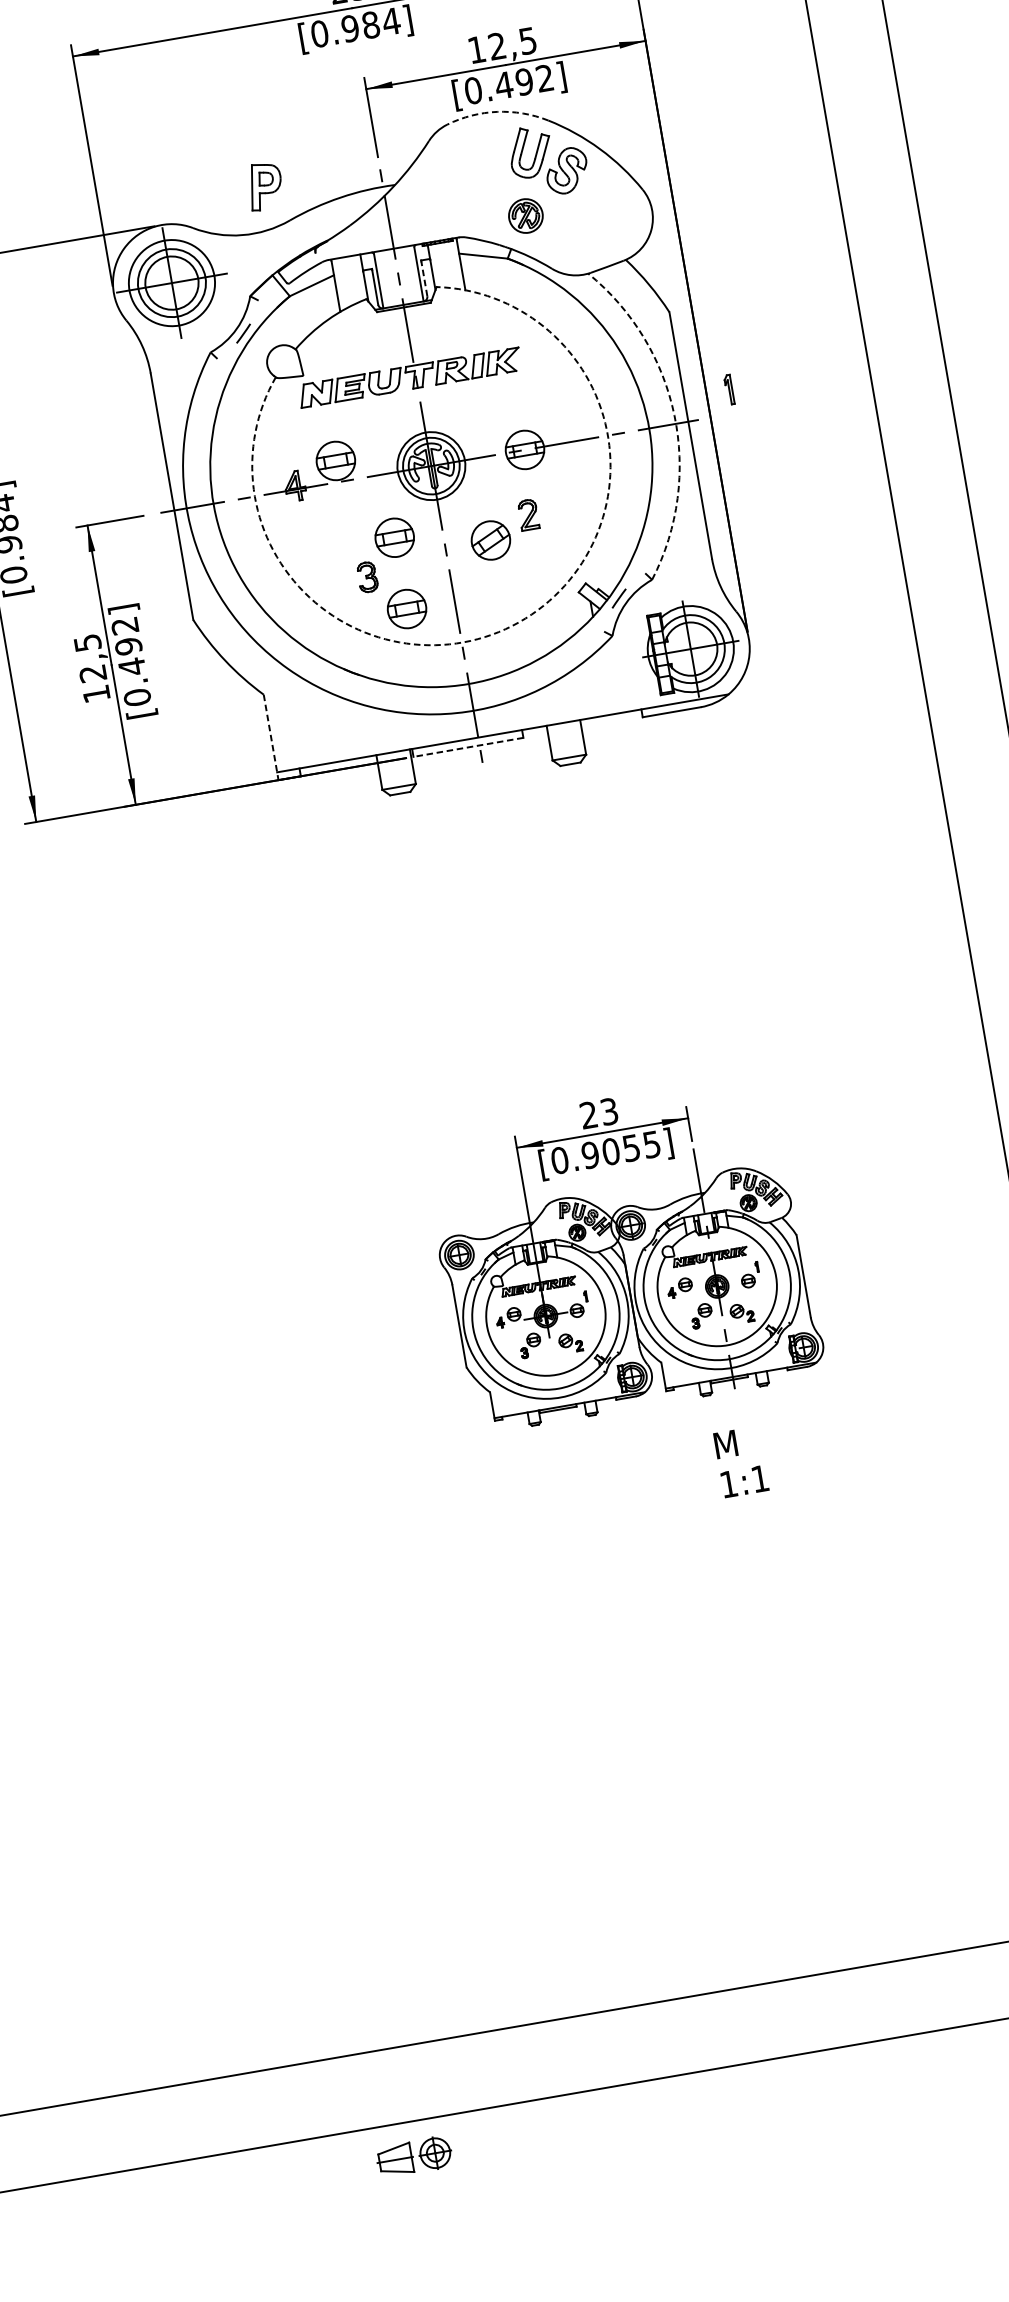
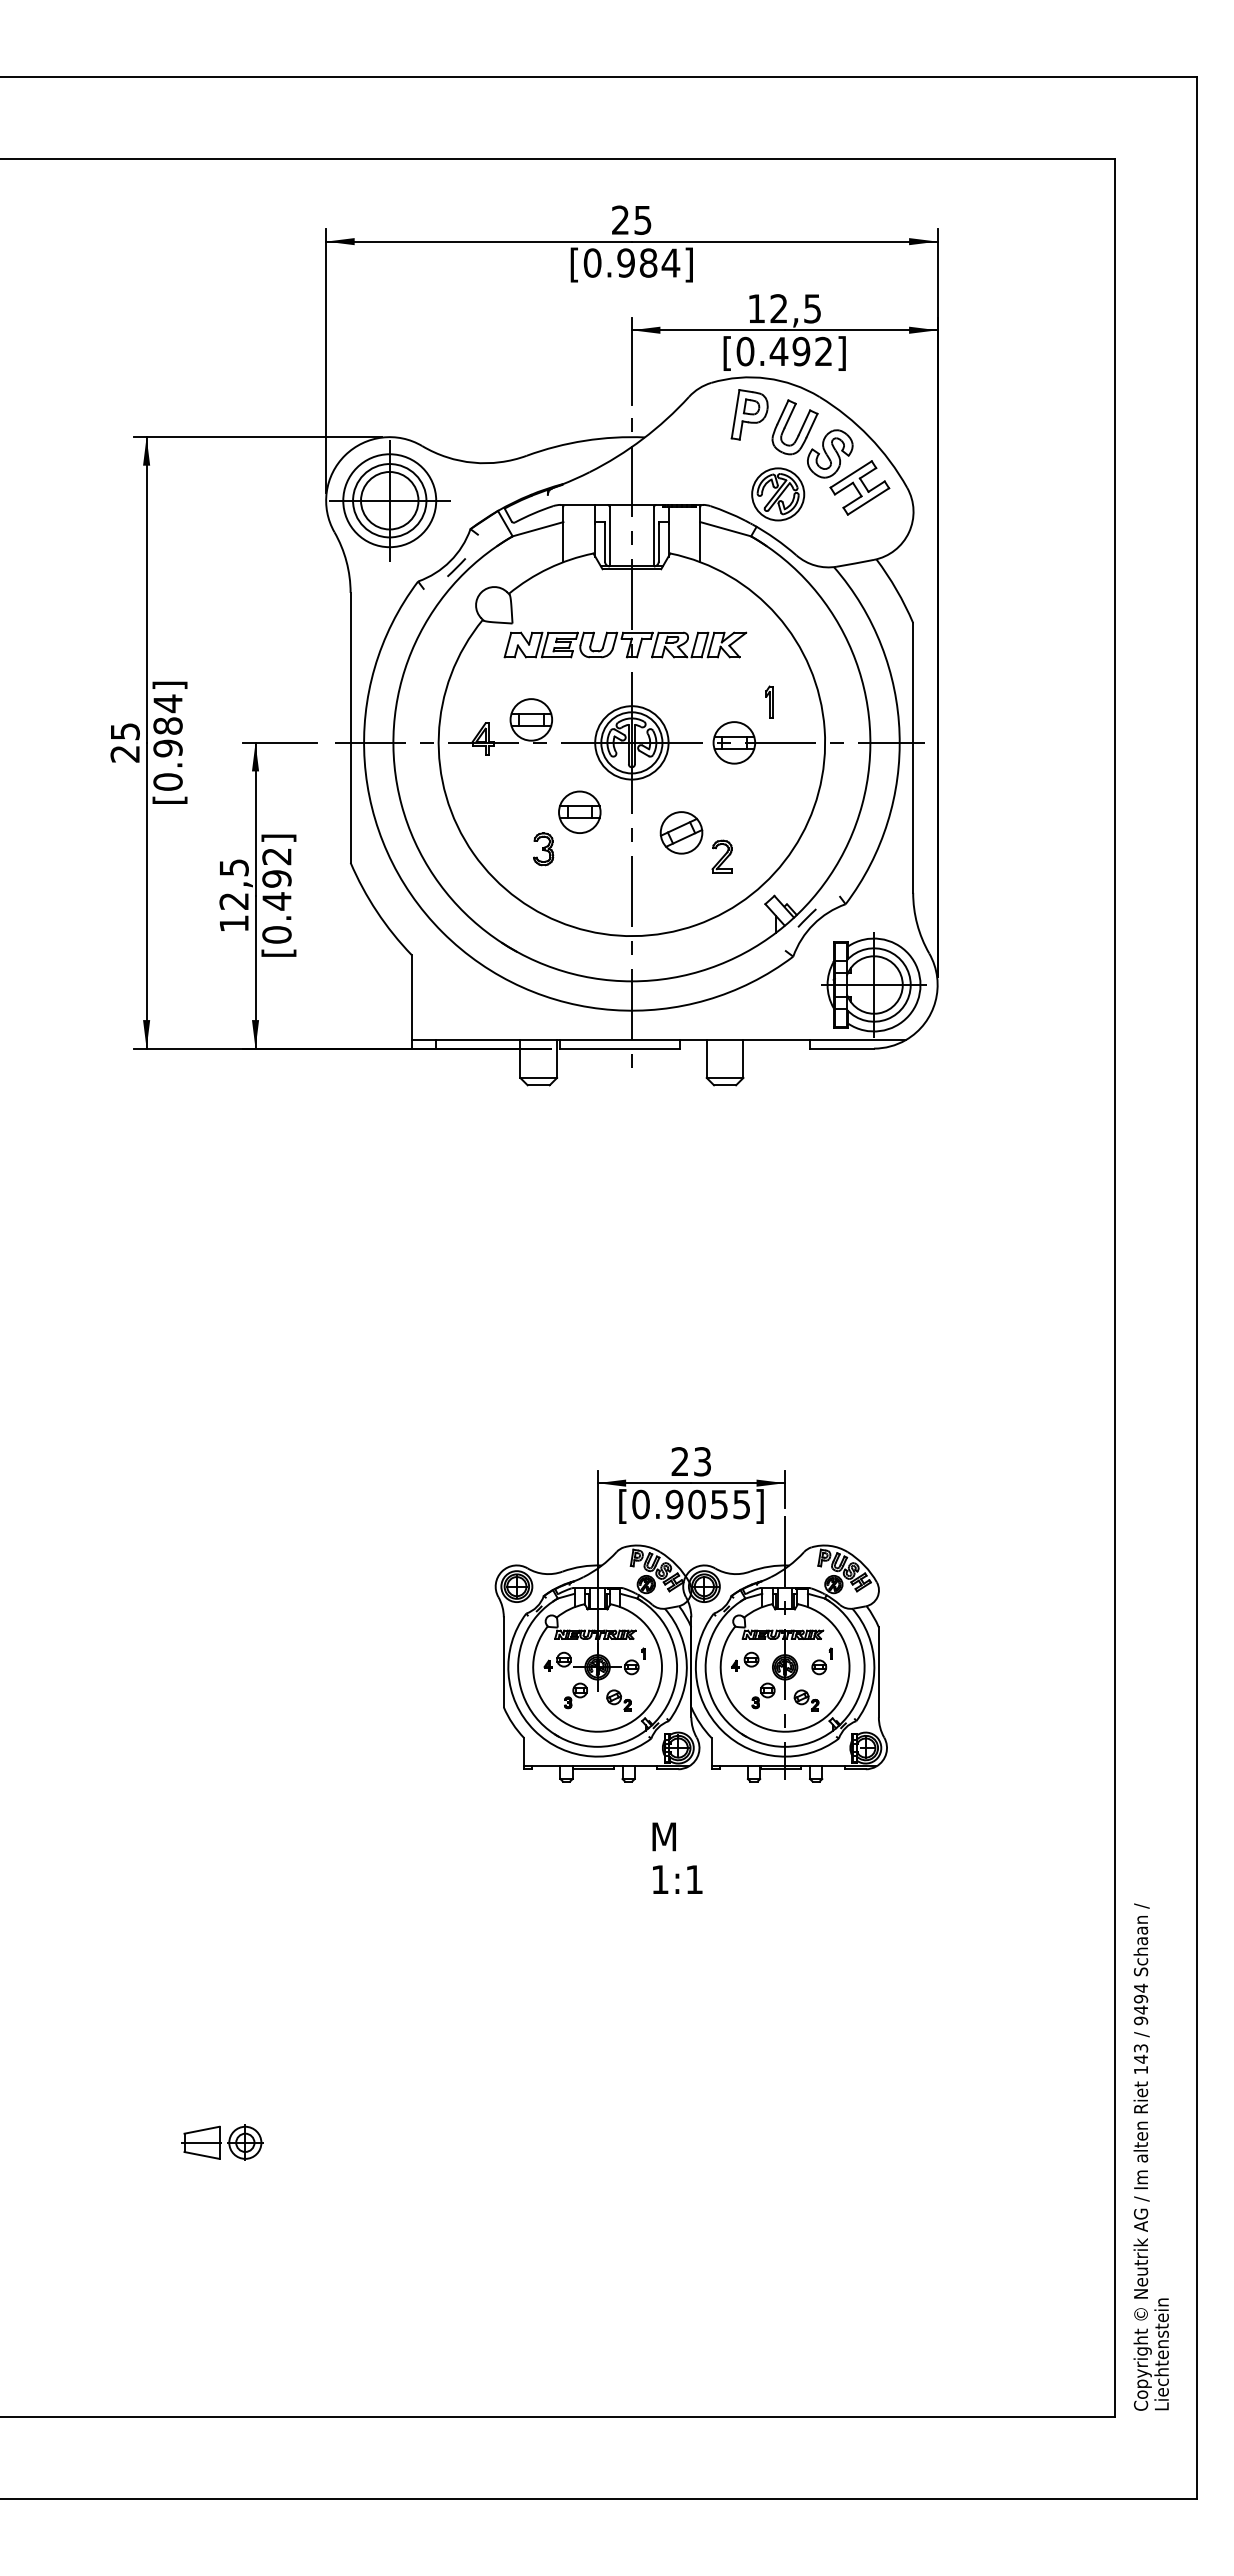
arc: (496, 111) -> (766, 378), dashed -> solid
part: (265, 185) -> (749, 414), moved
part: (599, 196) -> (859, 487), added
part: (526, 216) -> (778, 494), size x1.43
line: (424, 278) -> (658, 542), dashed -> solid
part: (729, 388) -> (769, 701), moved
arc: (674, 415) -> (899, 733), dashed -> solid
part: (527, 514) -> (721, 856), moved
part: (406, 608) -> (579, 889), removed
arc: (519, 622) -> (696, 925), dashed -> solid
line: (270, 737) -> (411, 1001), dashed -> solid
line: (468, 747) -> (619, 1048), dashed -> solid
text: (741, 1461) -> (677, 1857), moved
part: (414, 2156) -> (222, 2142), moved

